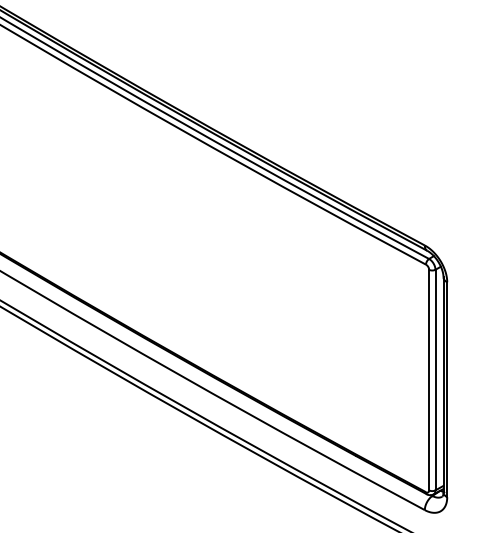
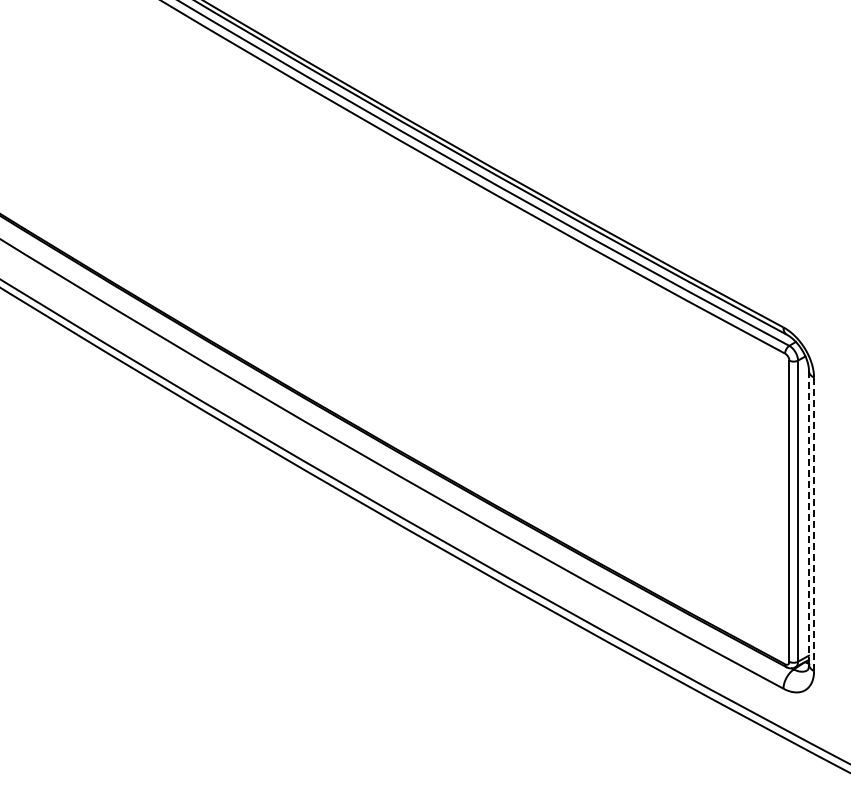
line: (443, 384) -> (808, 517), solid -> dashed
line: (447, 389) -> (814, 524), solid -> dashed

